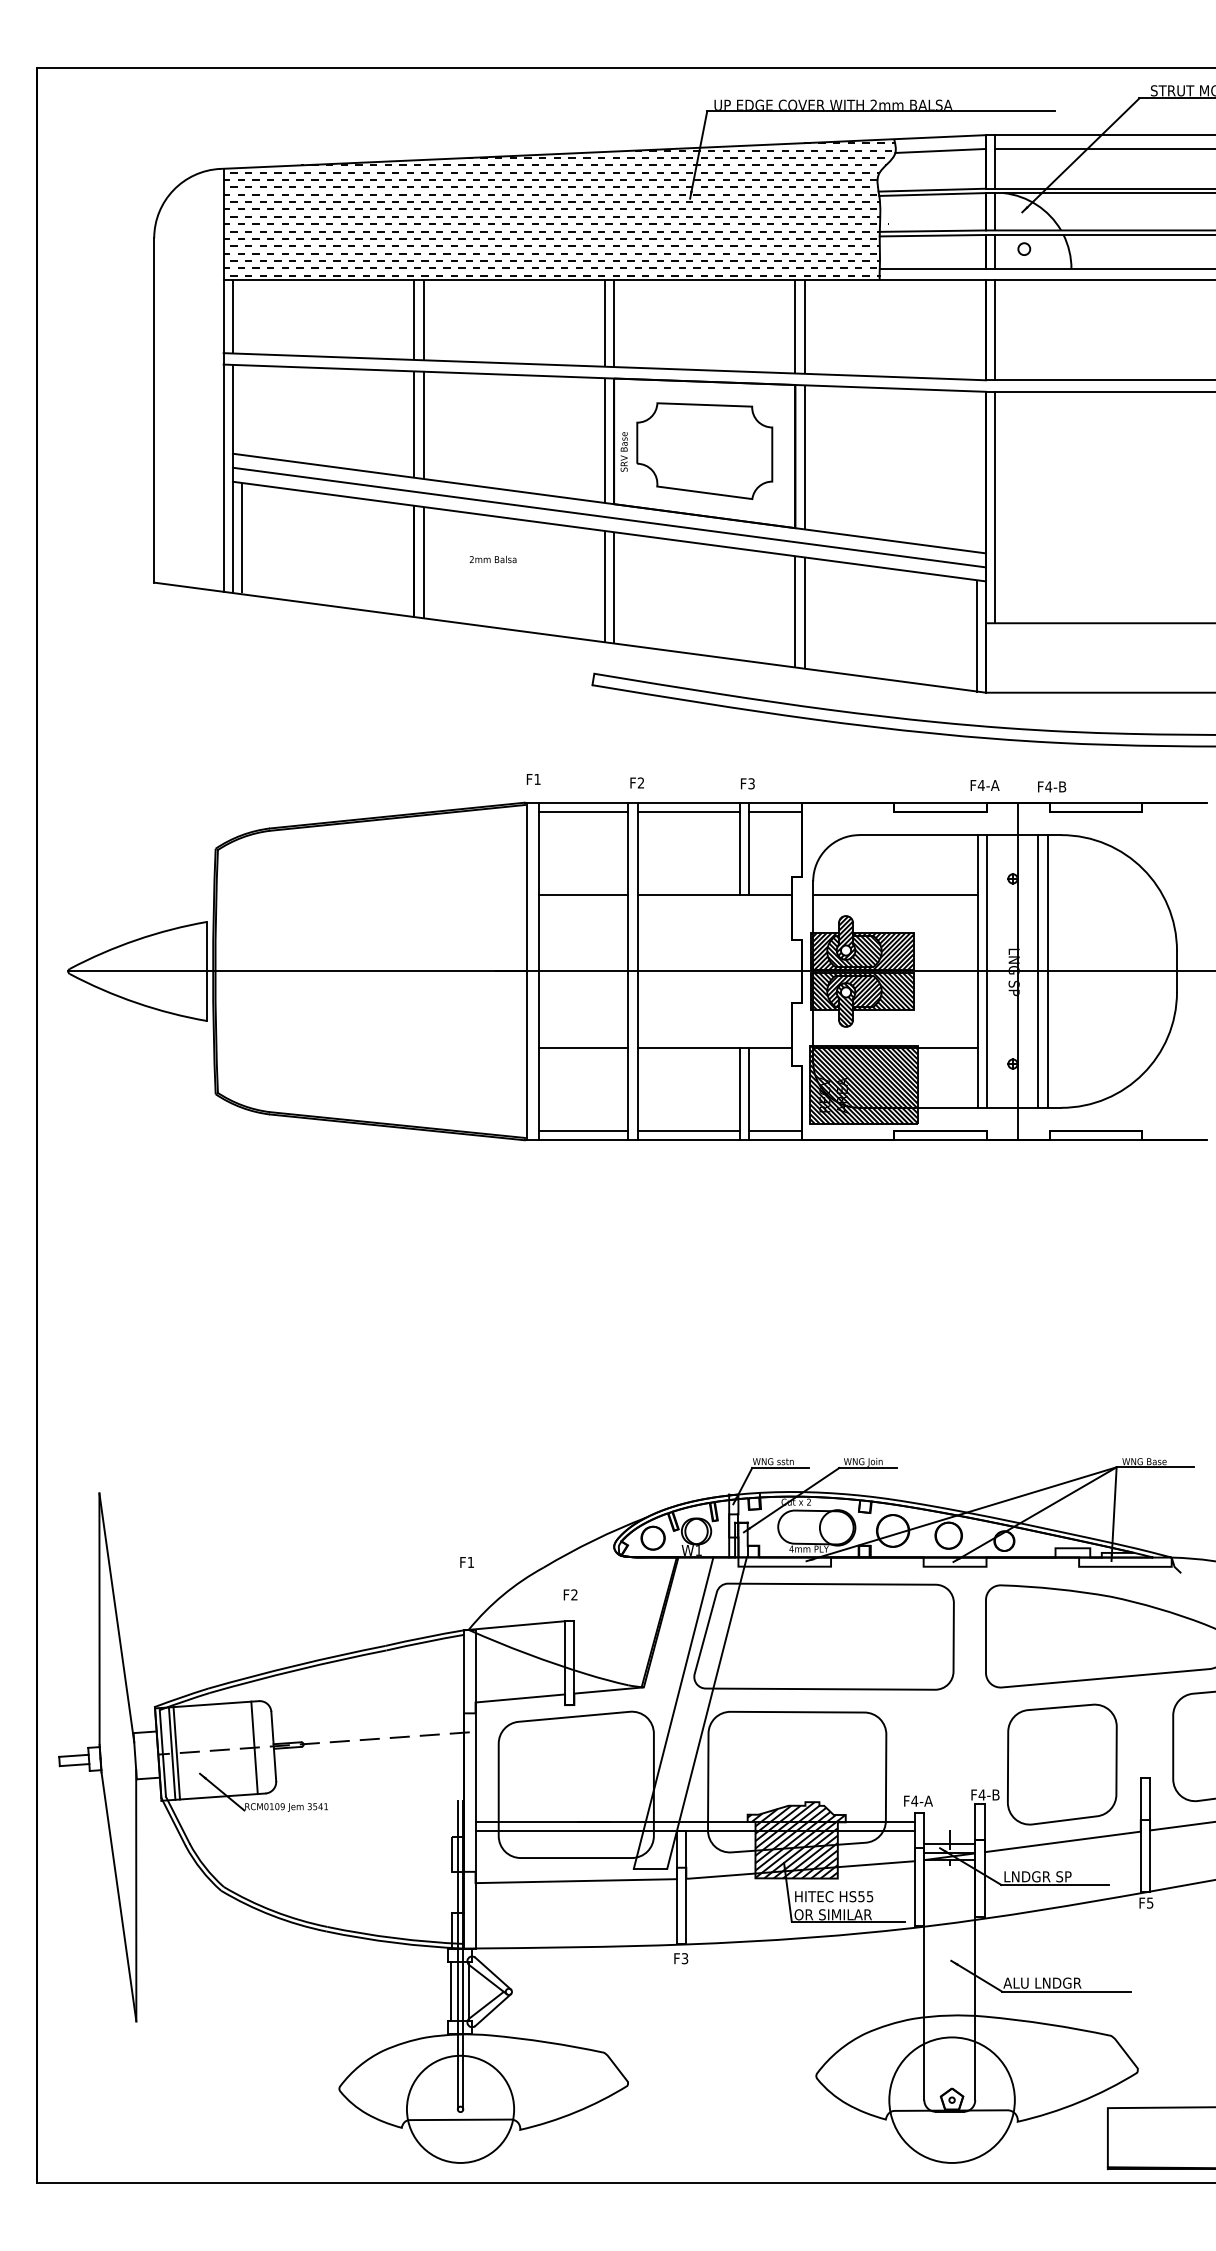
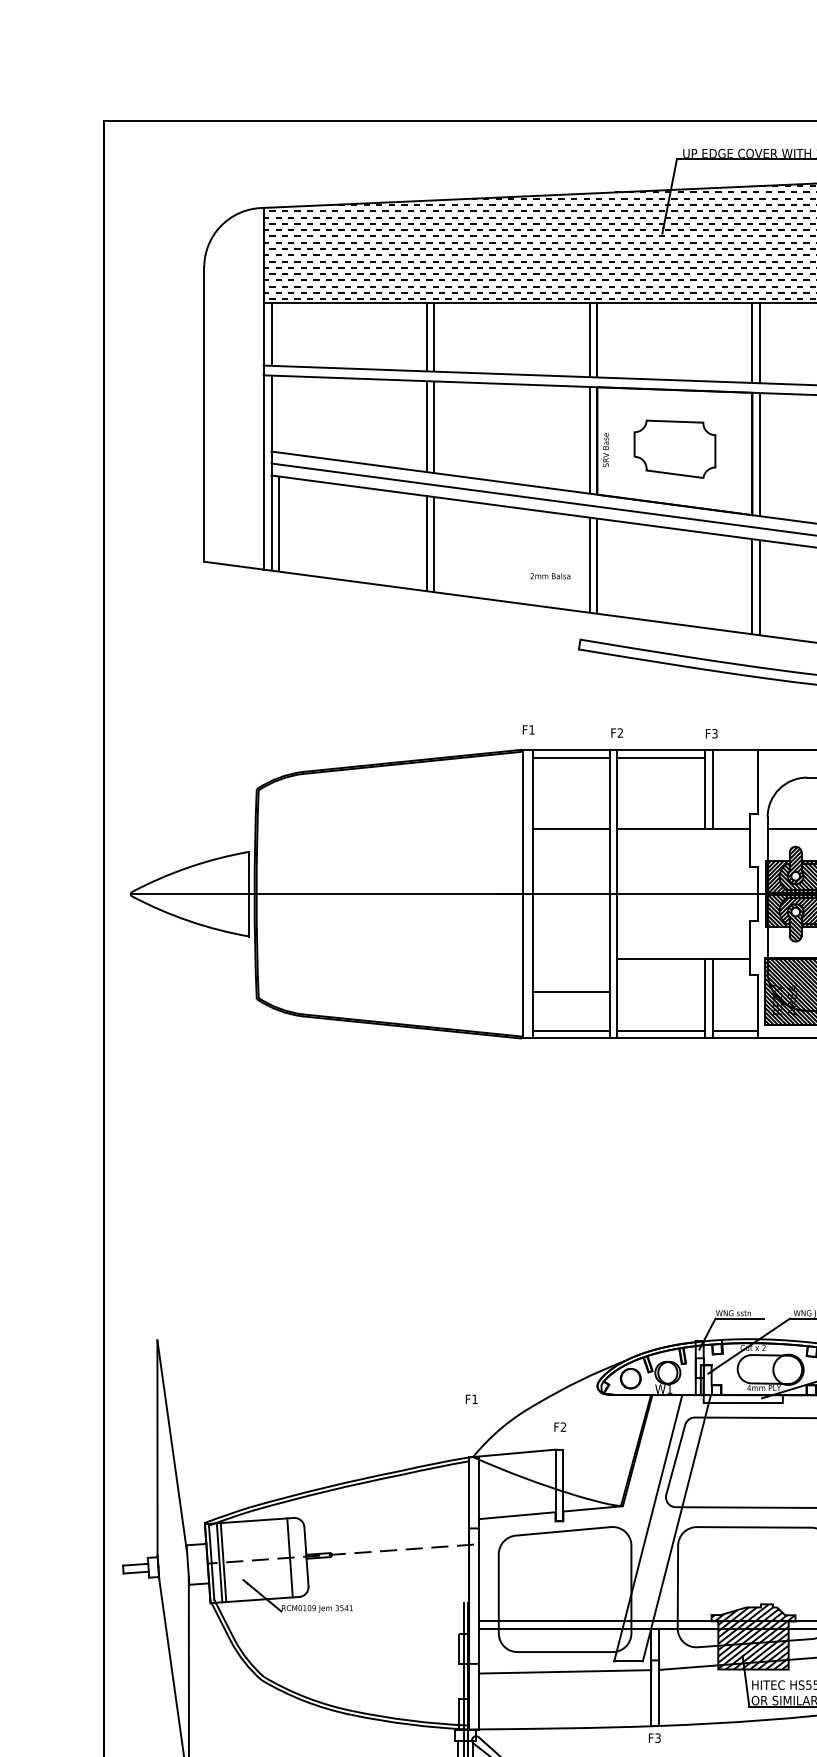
part: (704, 450) -> (674, 448), size x0.7
text: (492, 559) -> (549, 576), moved
line: (775, 811) -> (735, 757), removed
line: (583, 1047) -> (571, 991), moved

